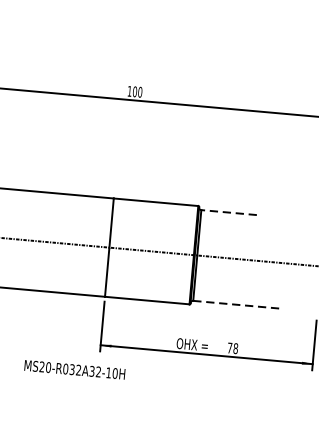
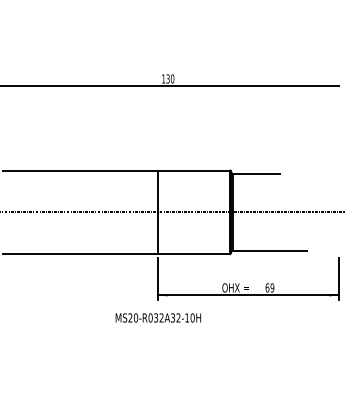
text: (134, 91) -> (167, 78), 100 -> 130
line: (229, 212) -> (256, 173), dashed -> solid
line: (236, 304) -> (269, 250), dashed -> solid
text: (232, 347) -> (269, 287), 78 -> 69
text: (73, 369) -> (157, 317), moved

